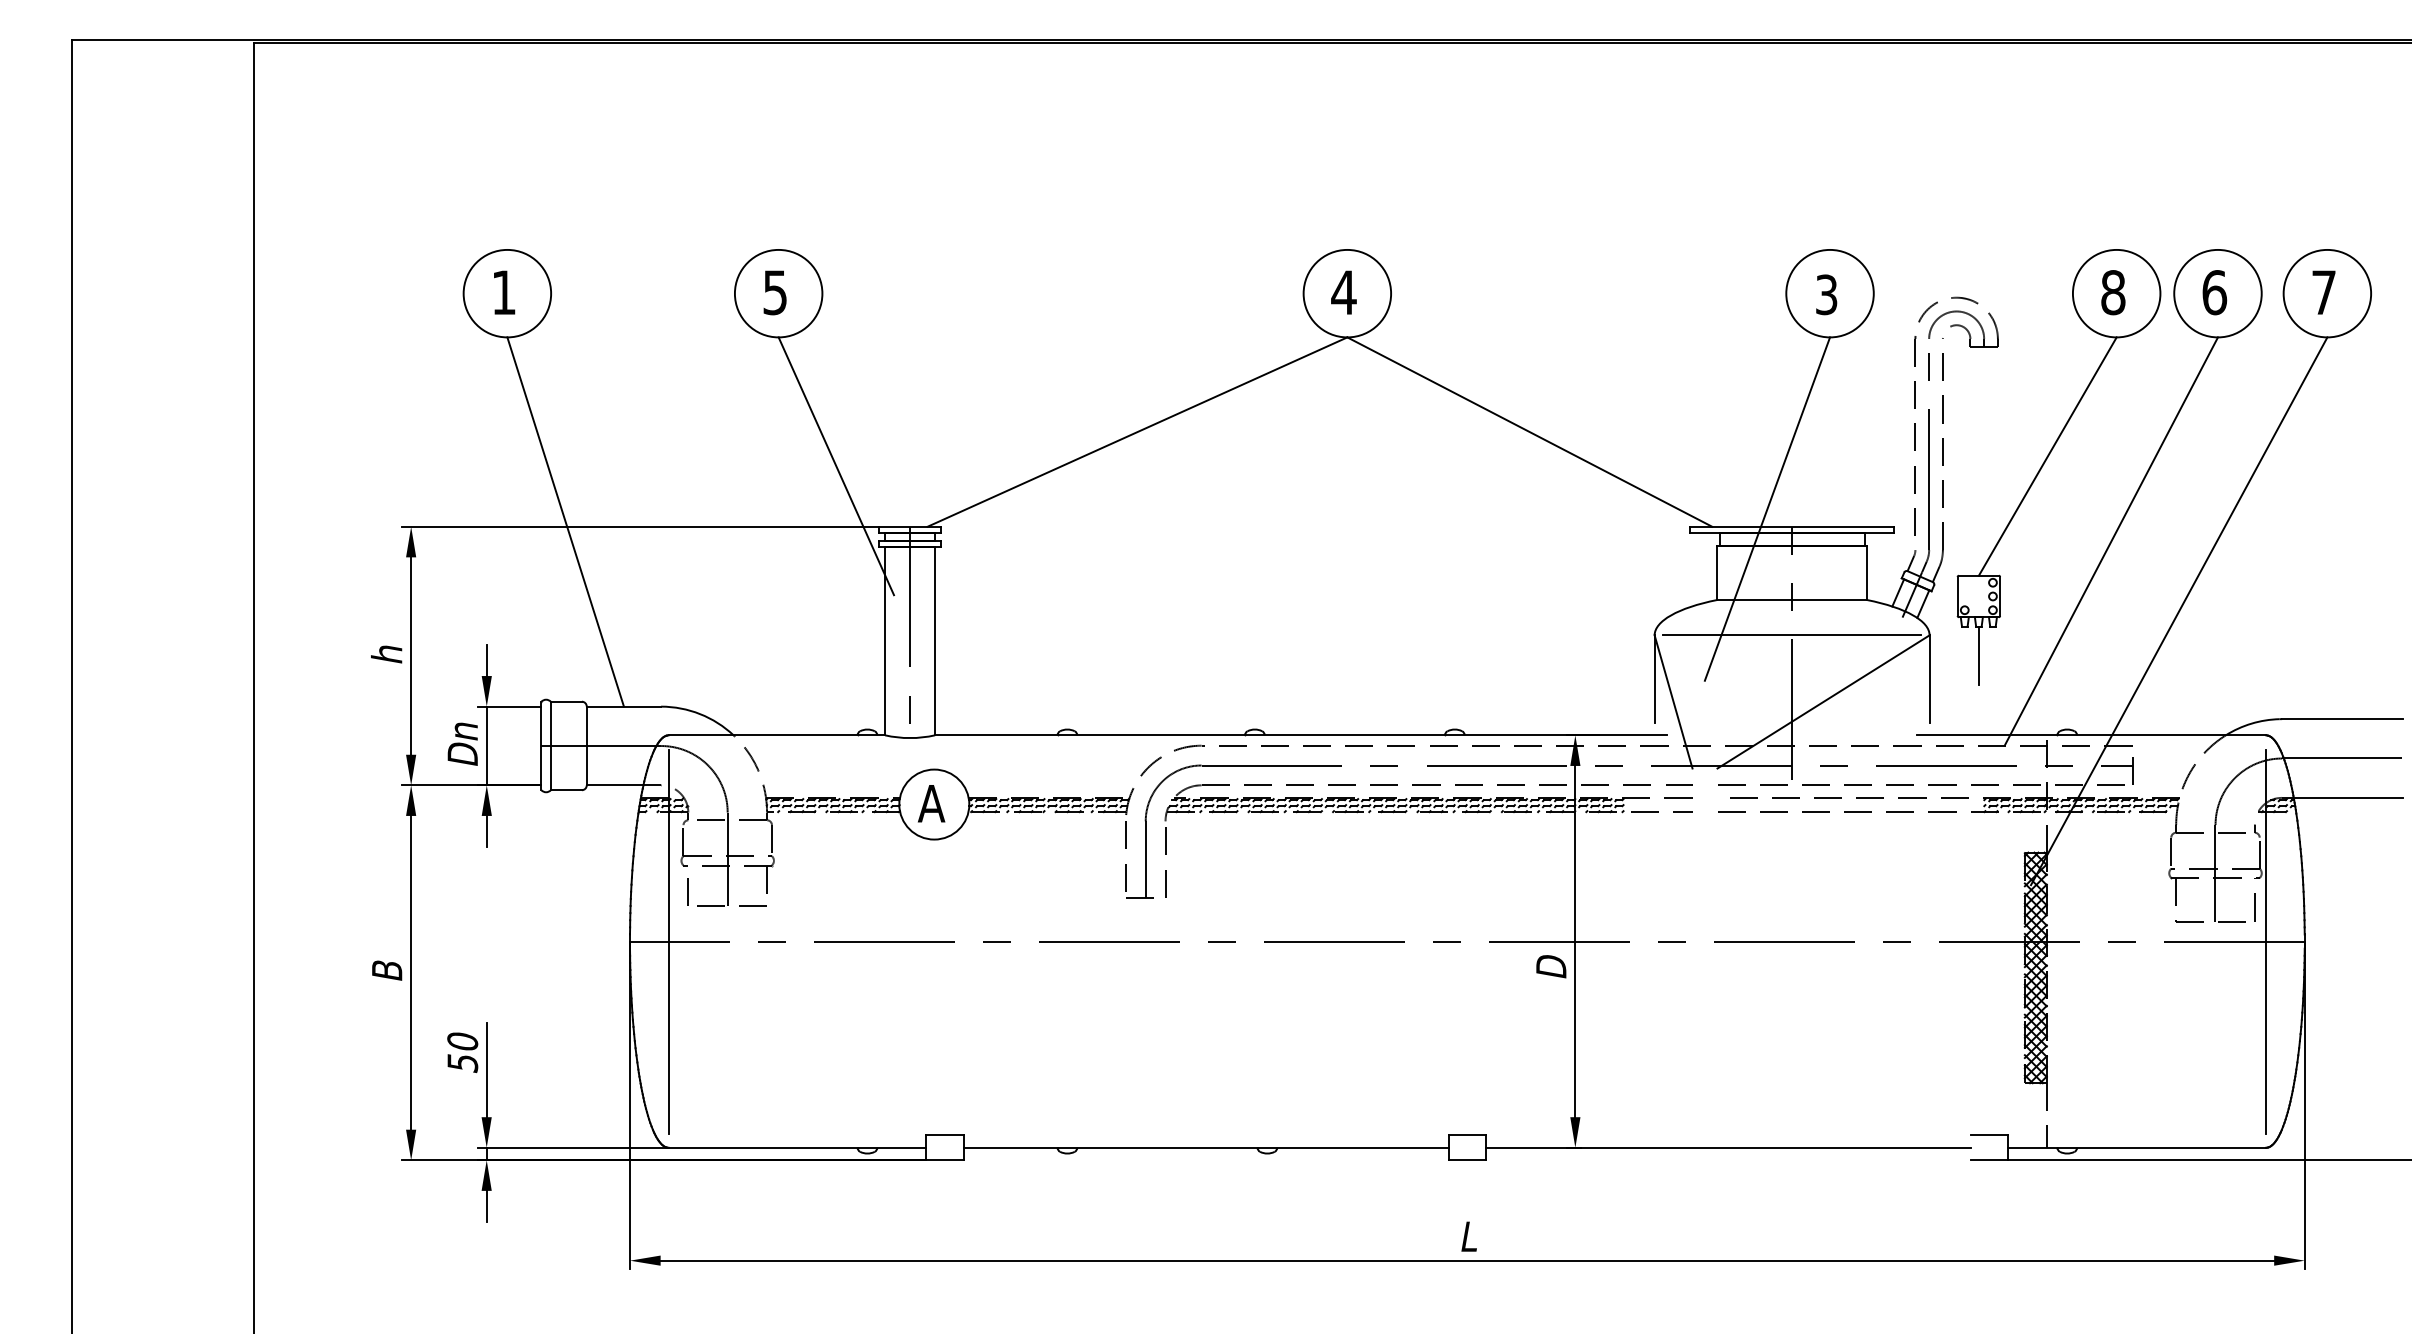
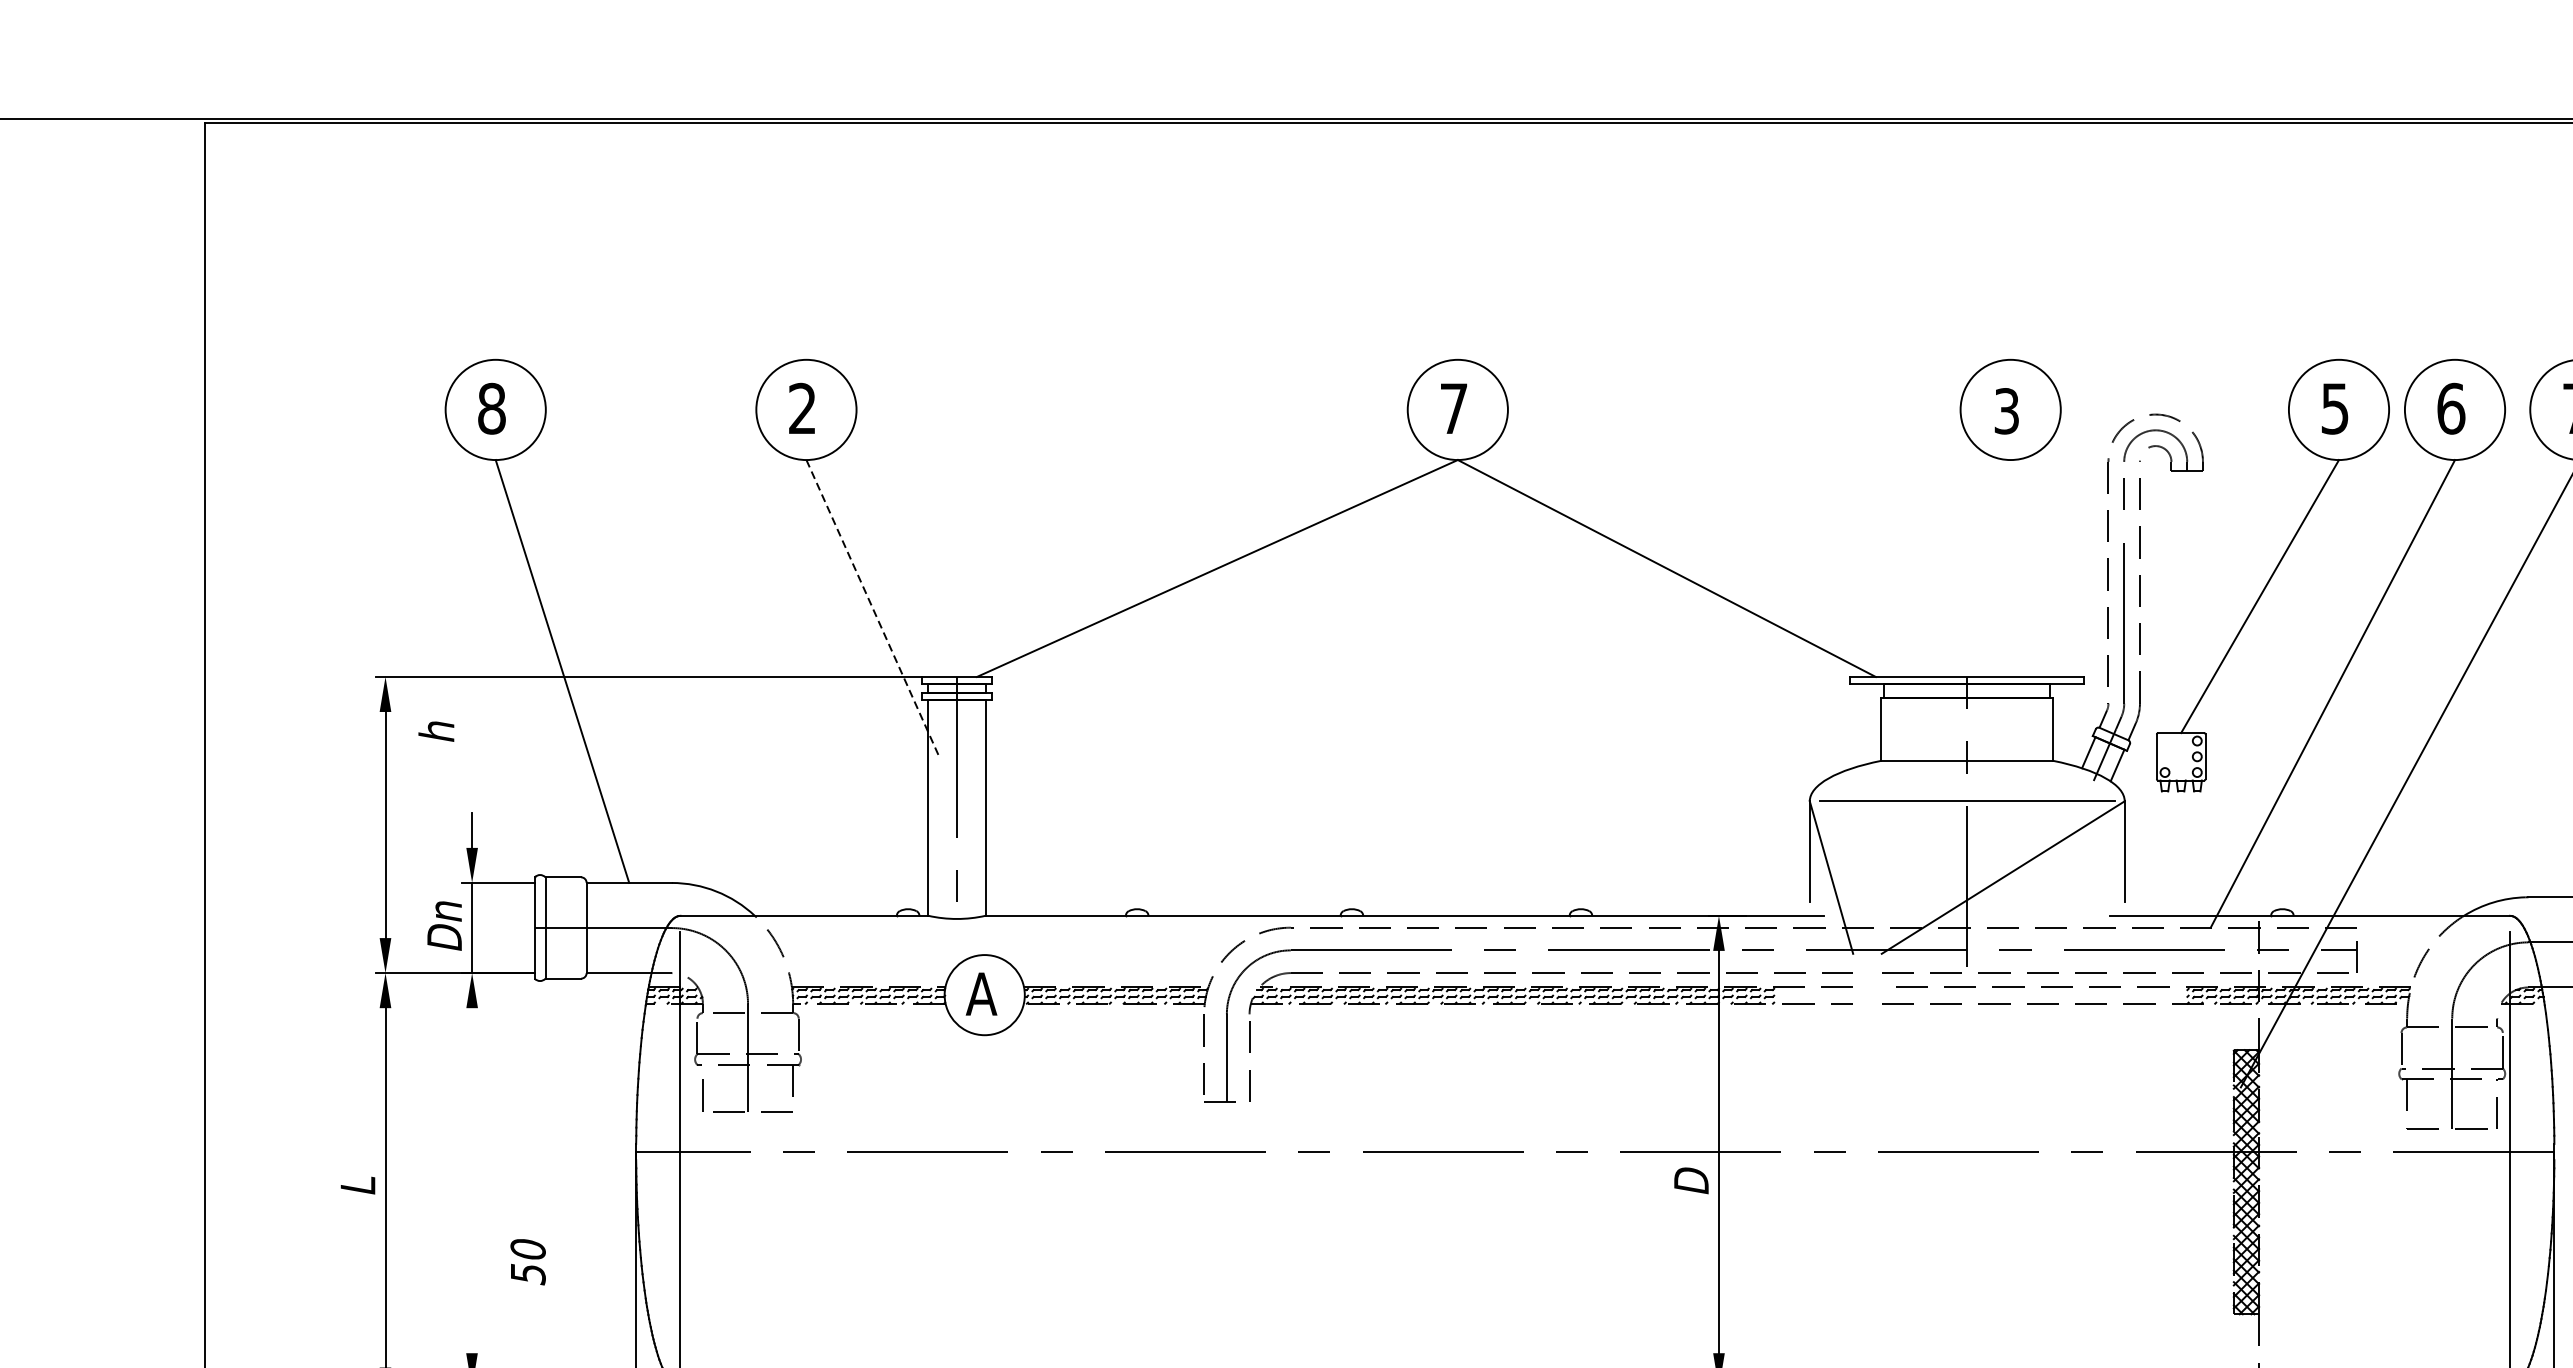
text: (504, 292) -> (492, 408), 1 -> 8
text: (774, 292) -> (801, 408), 5 -> 2
text: (1343, 292) -> (1453, 408), 4 -> 7
text: (2113, 292) -> (2335, 408), 8 -> 5
line: (836, 466) -> (872, 607), solid -> dashed
line: (1767, 508) -> (1939, 656), removed
text: (386, 654) -> (436, 731), moved
line: (1978, 655) -> (2180, 824), removed
line: (486, 830) -> (471, 1024), removed
text: (387, 970) -> (358, 1185), B -> L
text: (462, 1052) -> (527, 1261), moved
line: (486, 1069) -> (471, 1298), removed

